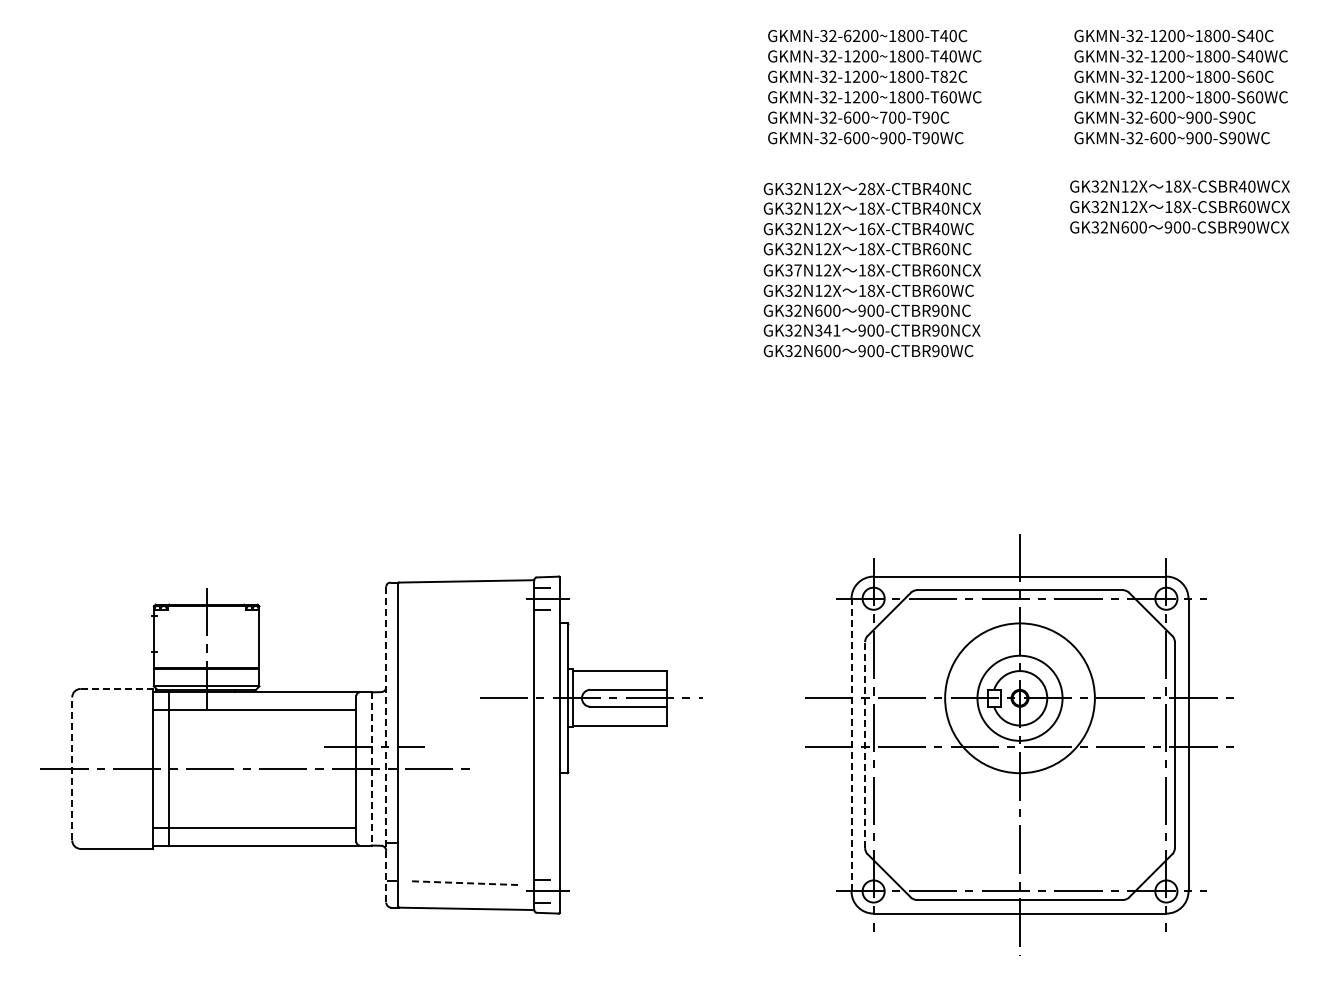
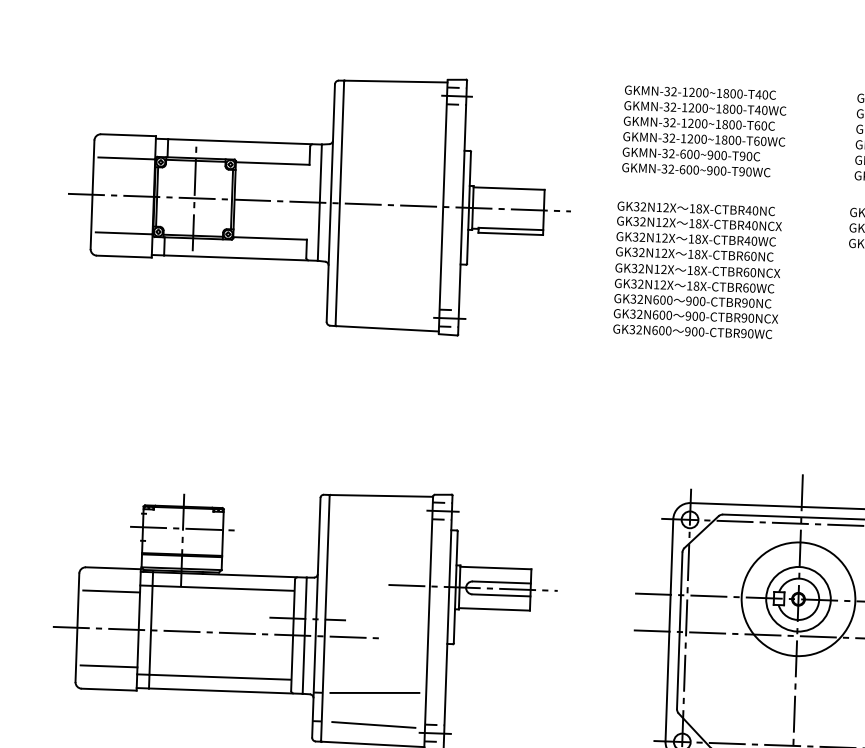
text: (847, 35) -> (685, 91), GKMN-32-6200~1800-T40C -> GKMN-32-1200~1800-T40C
text: (948, 76) -> (760, 125), GKMN-32-1200~1800-T82C -> GKMN-32-1200~1800-T60C
text: (883, 117) -> (710, 154), GKMN-32-600~700-T90C -> GKMN-32-600~900-T90C
text: (862, 188) -> (692, 208), 28X-CTBR40NC -> 18X-CTBR40NC
part: (371, 197) -> (319, 202), added
text: (871, 229) -> (698, 239), 16X-CTBR40WC -> 18X-CTBR40WC
text: (797, 270) -> (640, 268), GK37N12X -> GK32N12X
text: (827, 330) -> (662, 315), GK32N341 -> GK32N600
line: (206, 633) -> (182, 528), added
line: (117, 688) -> (113, 567), dashed -> solid
line: (115, 719) -> (111, 591), added
line: (386, 744) -> (316, 617), dashed -> solid
line: (851, 744) -> (669, 629), dashed -> solid
line: (865, 744) -> (680, 630), dashed -> solid
line: (72, 768) -> (77, 627), dashed -> solid
line: (371, 768) -> (304, 635), dashed -> solid
line: (115, 818) -> (108, 666), added
line: (466, 841) -> (374, 693), added
line: (466, 883) -> (373, 725), dashed -> solid

